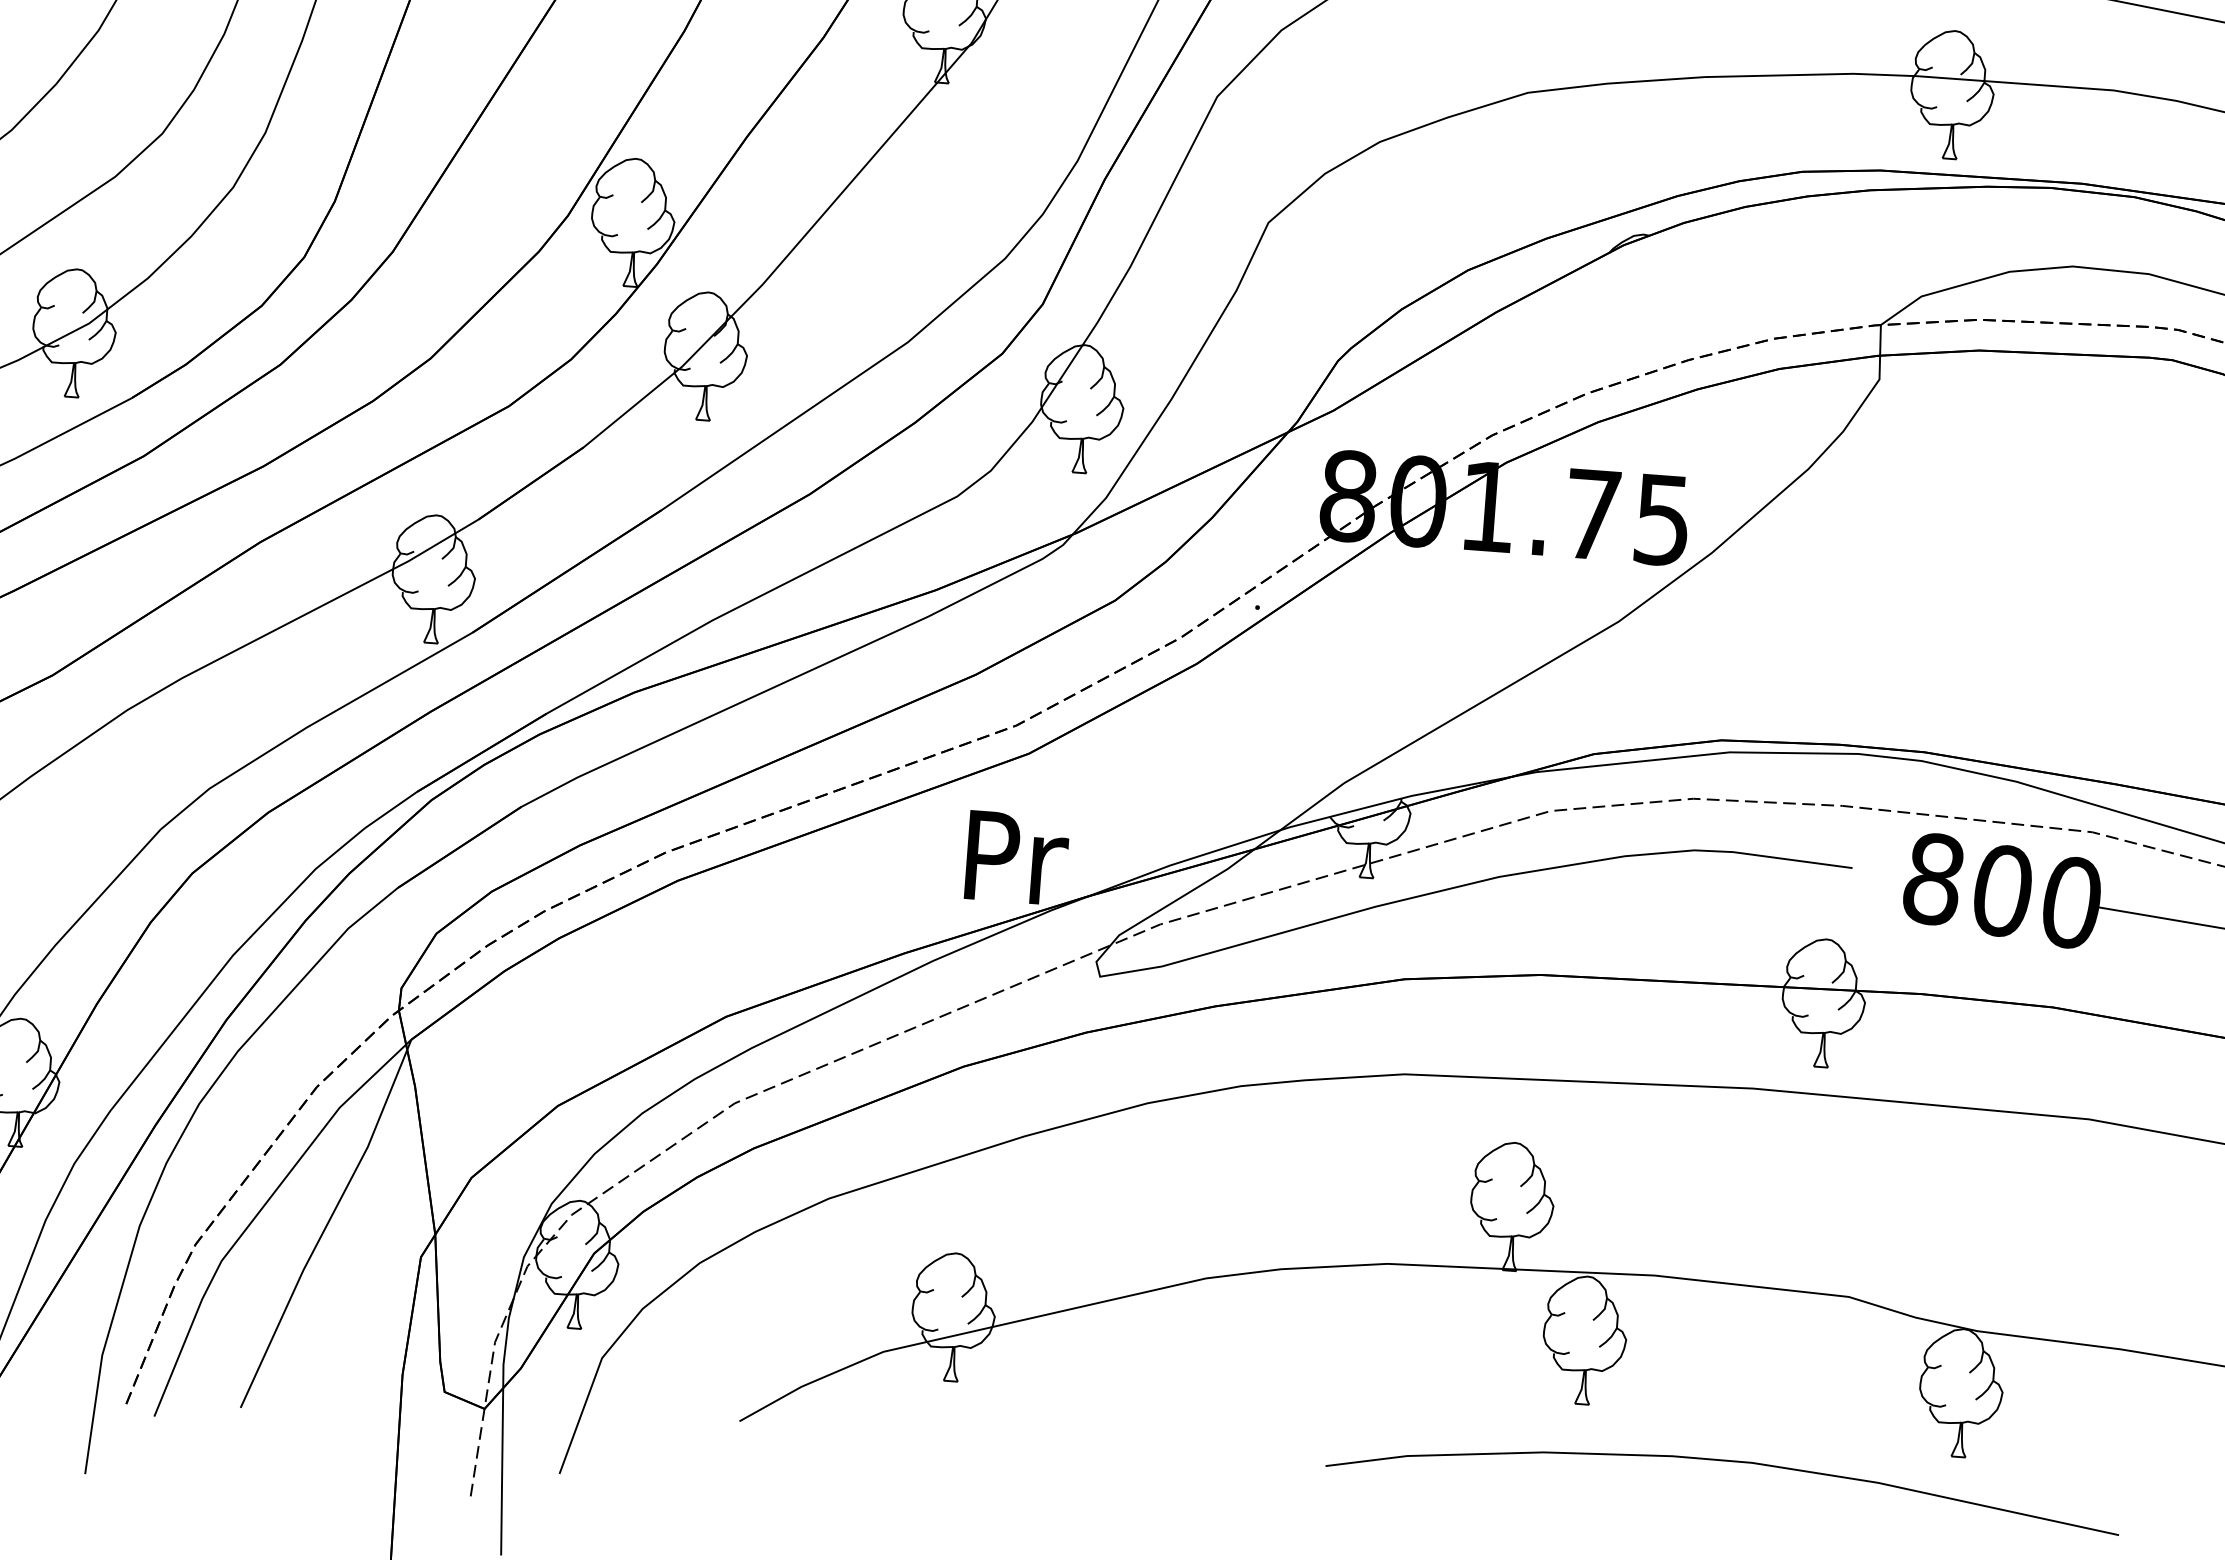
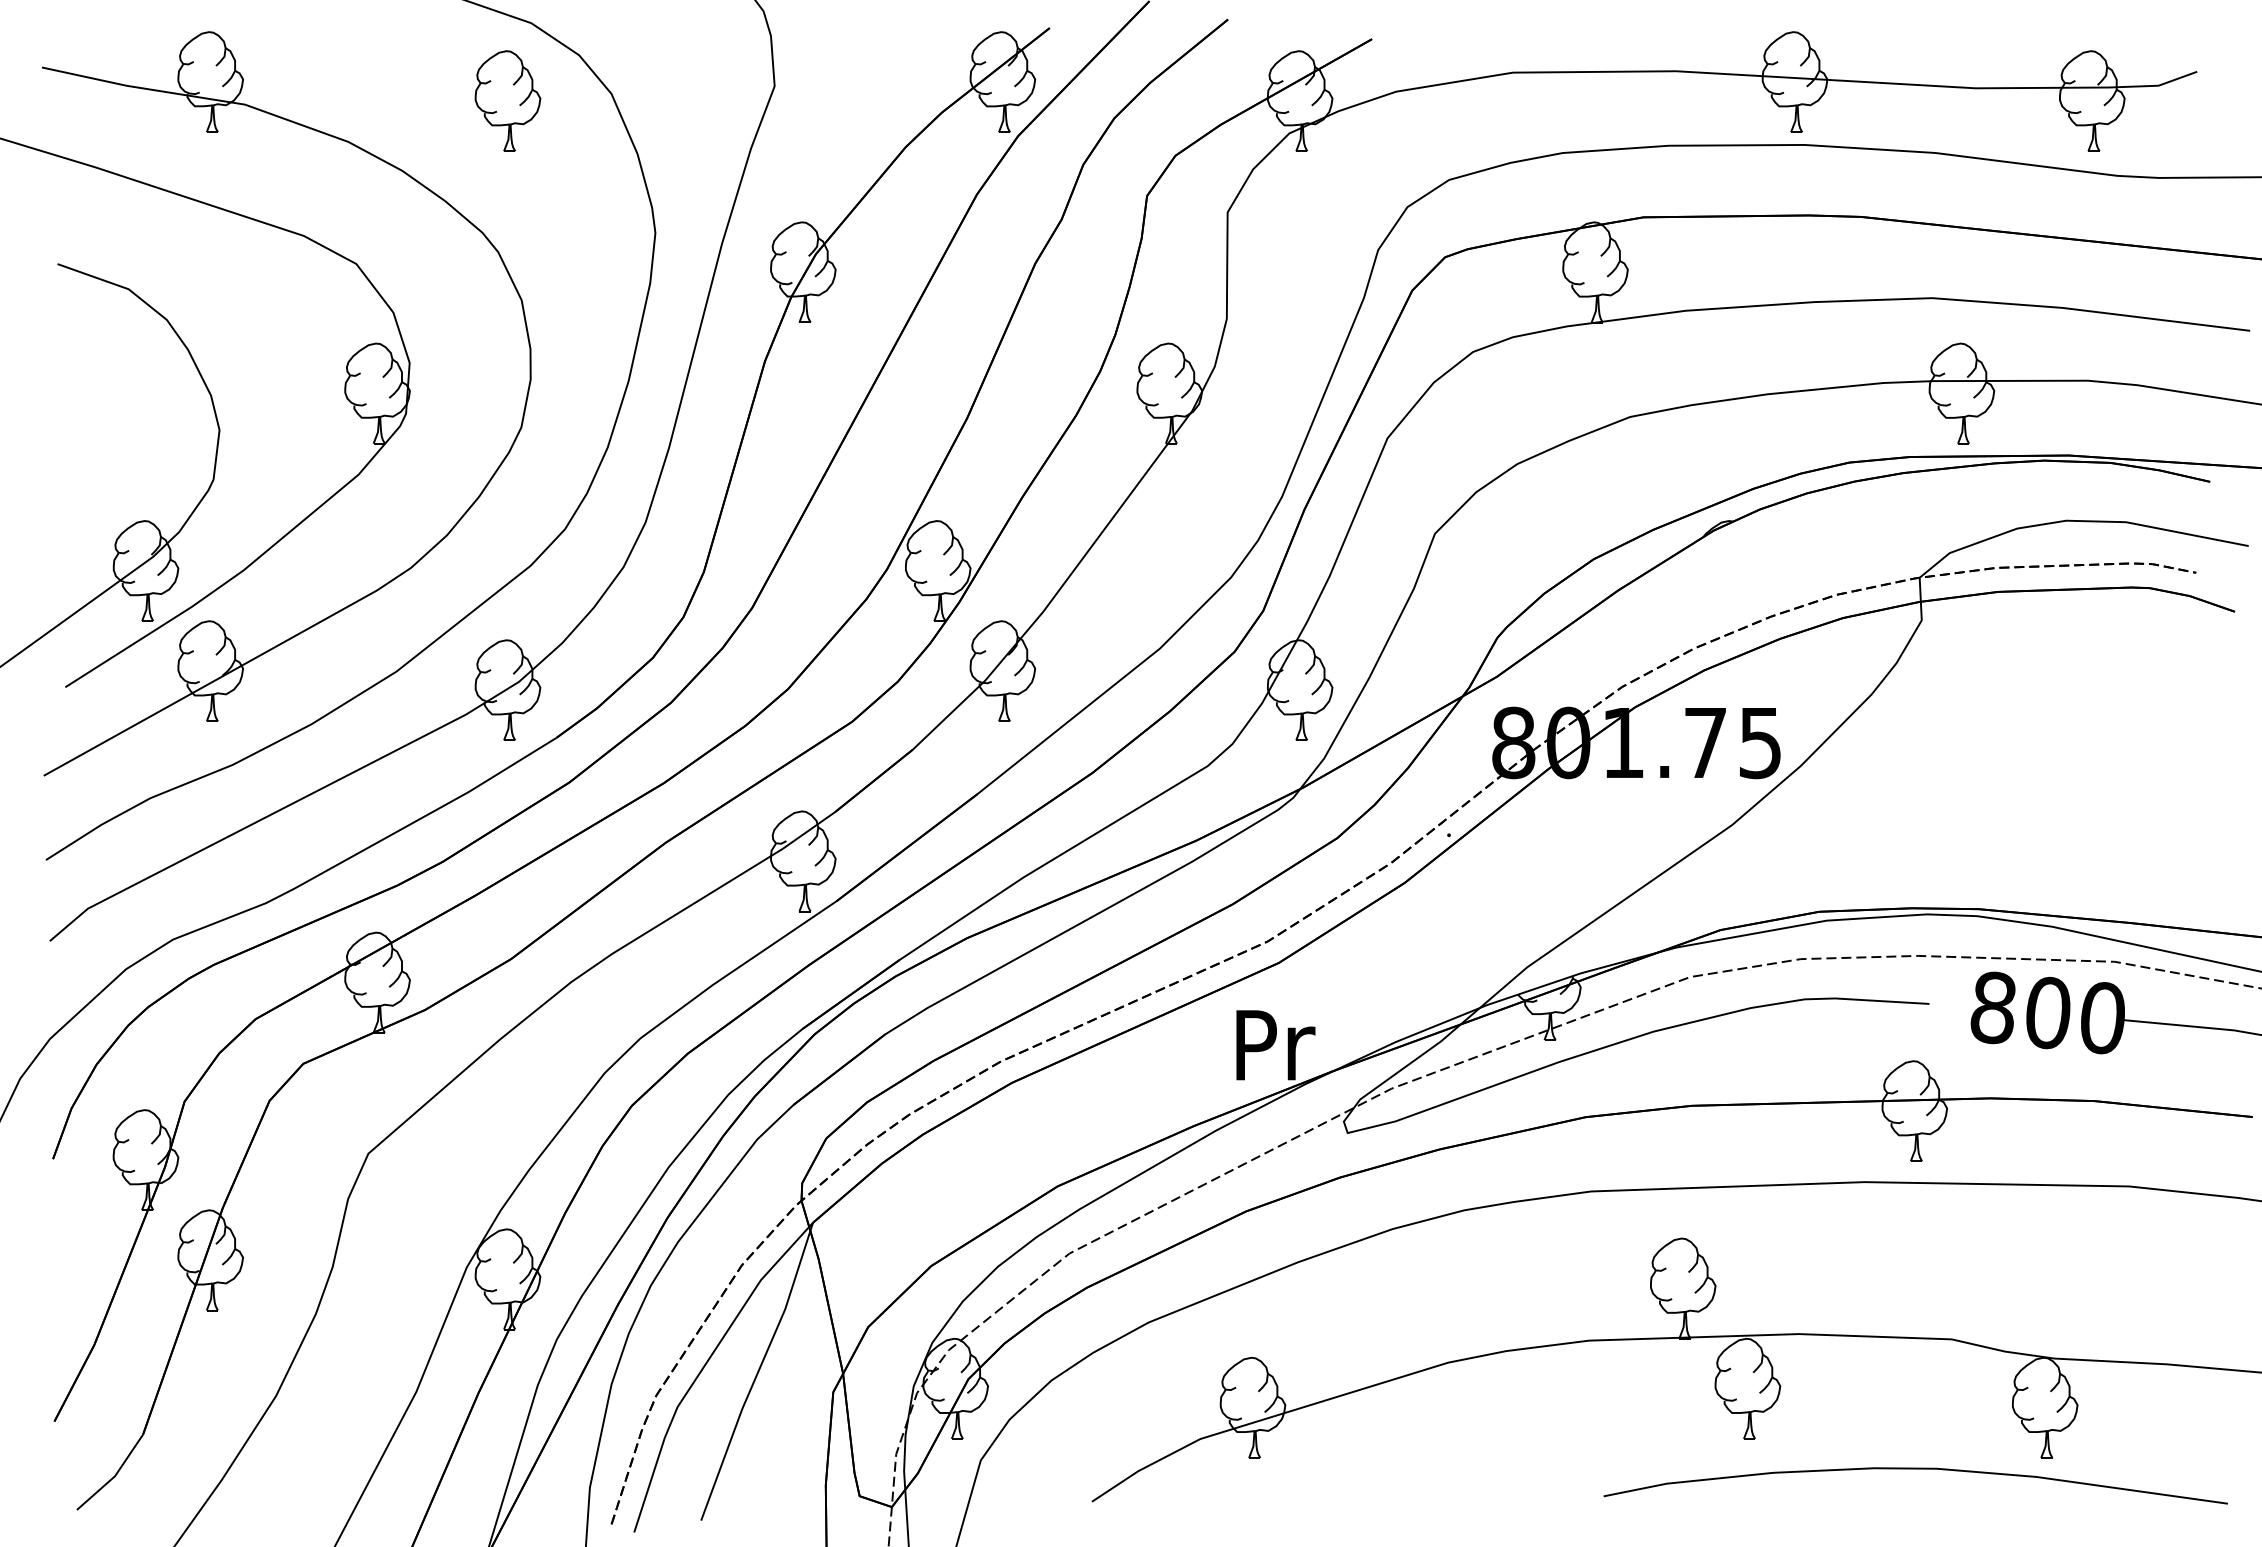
curve: (1724, 1461) -> (1915, 1469), moved

